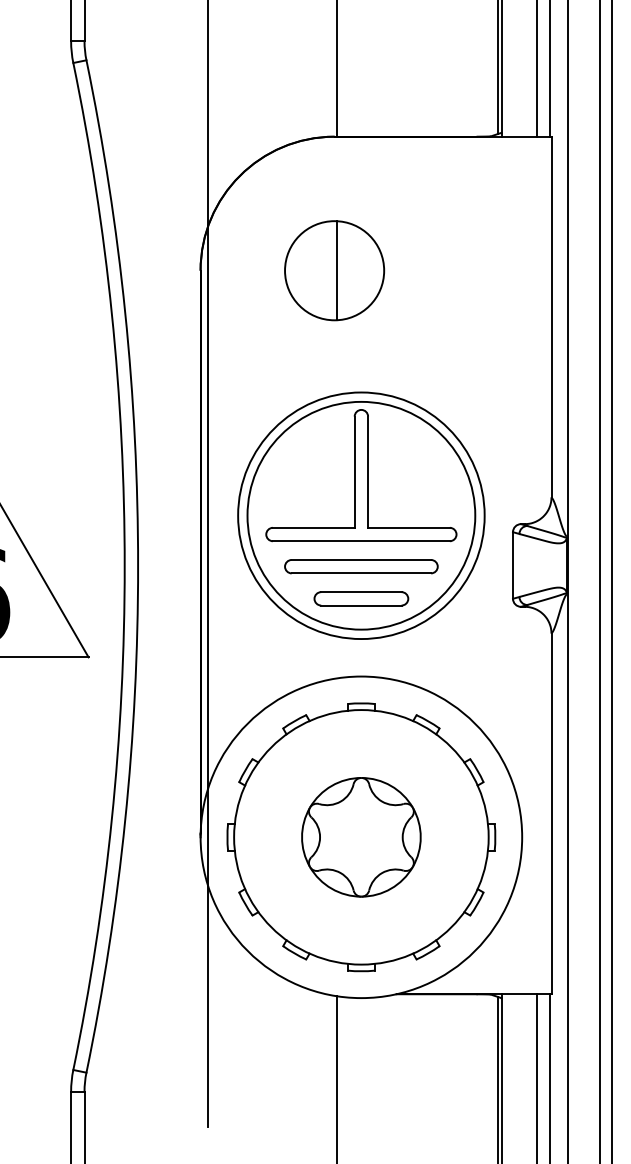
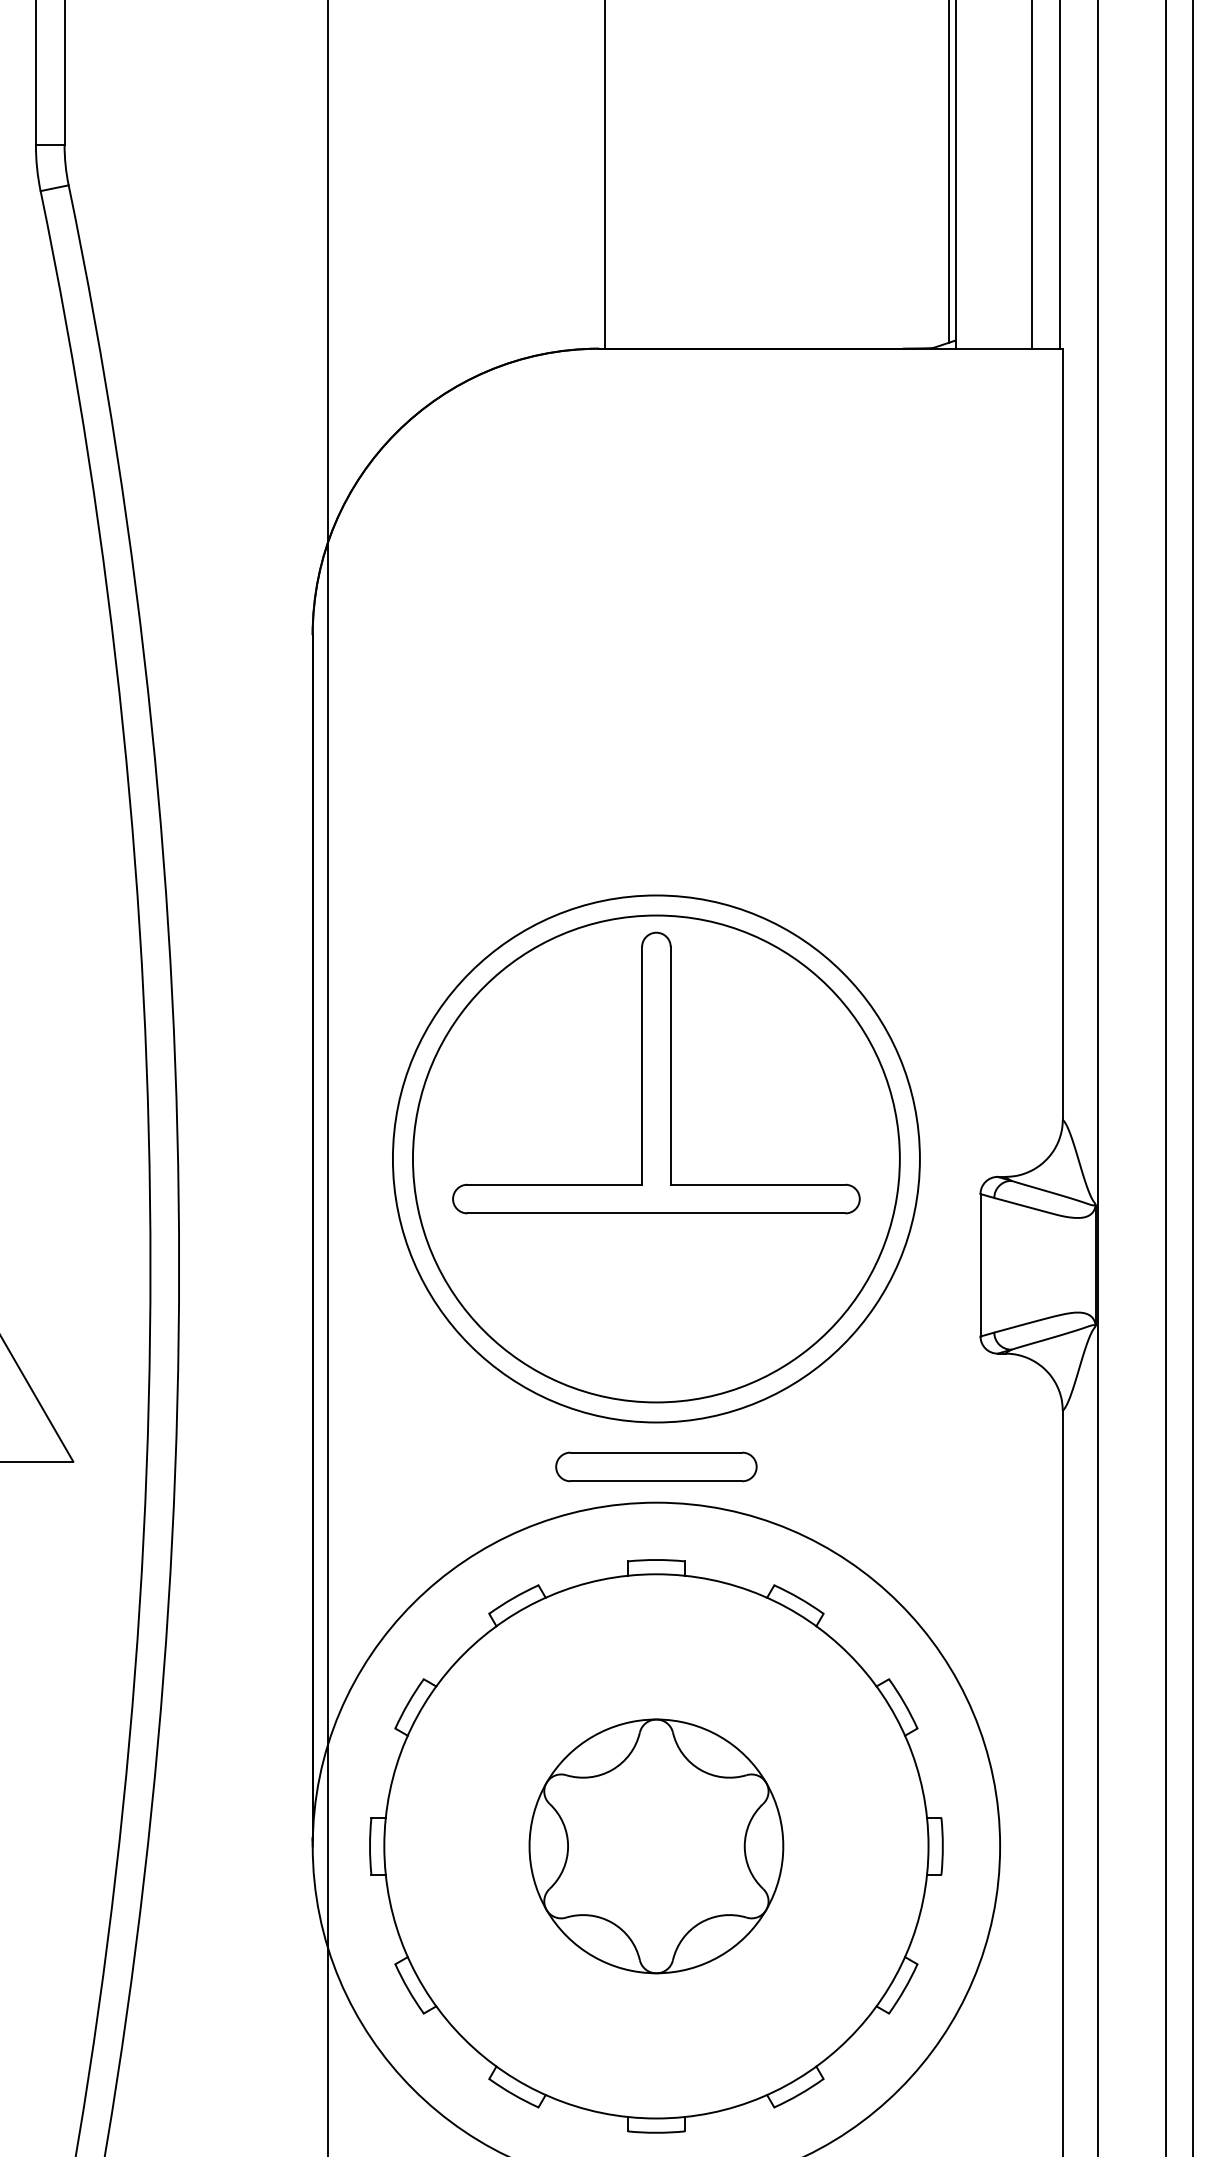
part: (334, 270) -> (598, 634), removed
part: (361, 566) -> (656, 1267), removed
part: (361, 598) -> (656, 1466), moved

